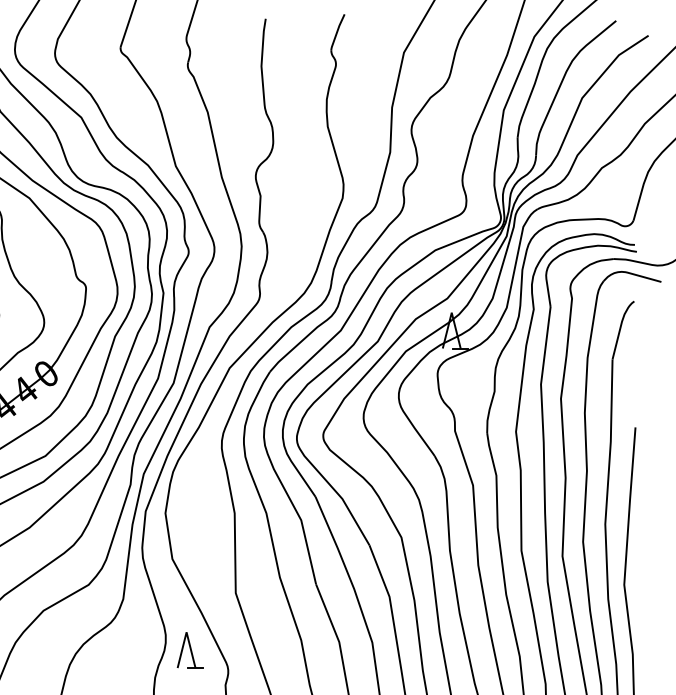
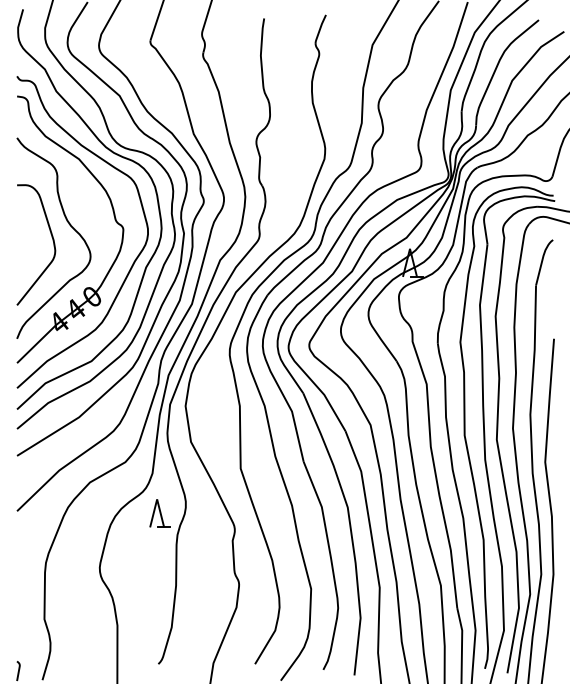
part: (189, 650) -> (159, 513), moved

